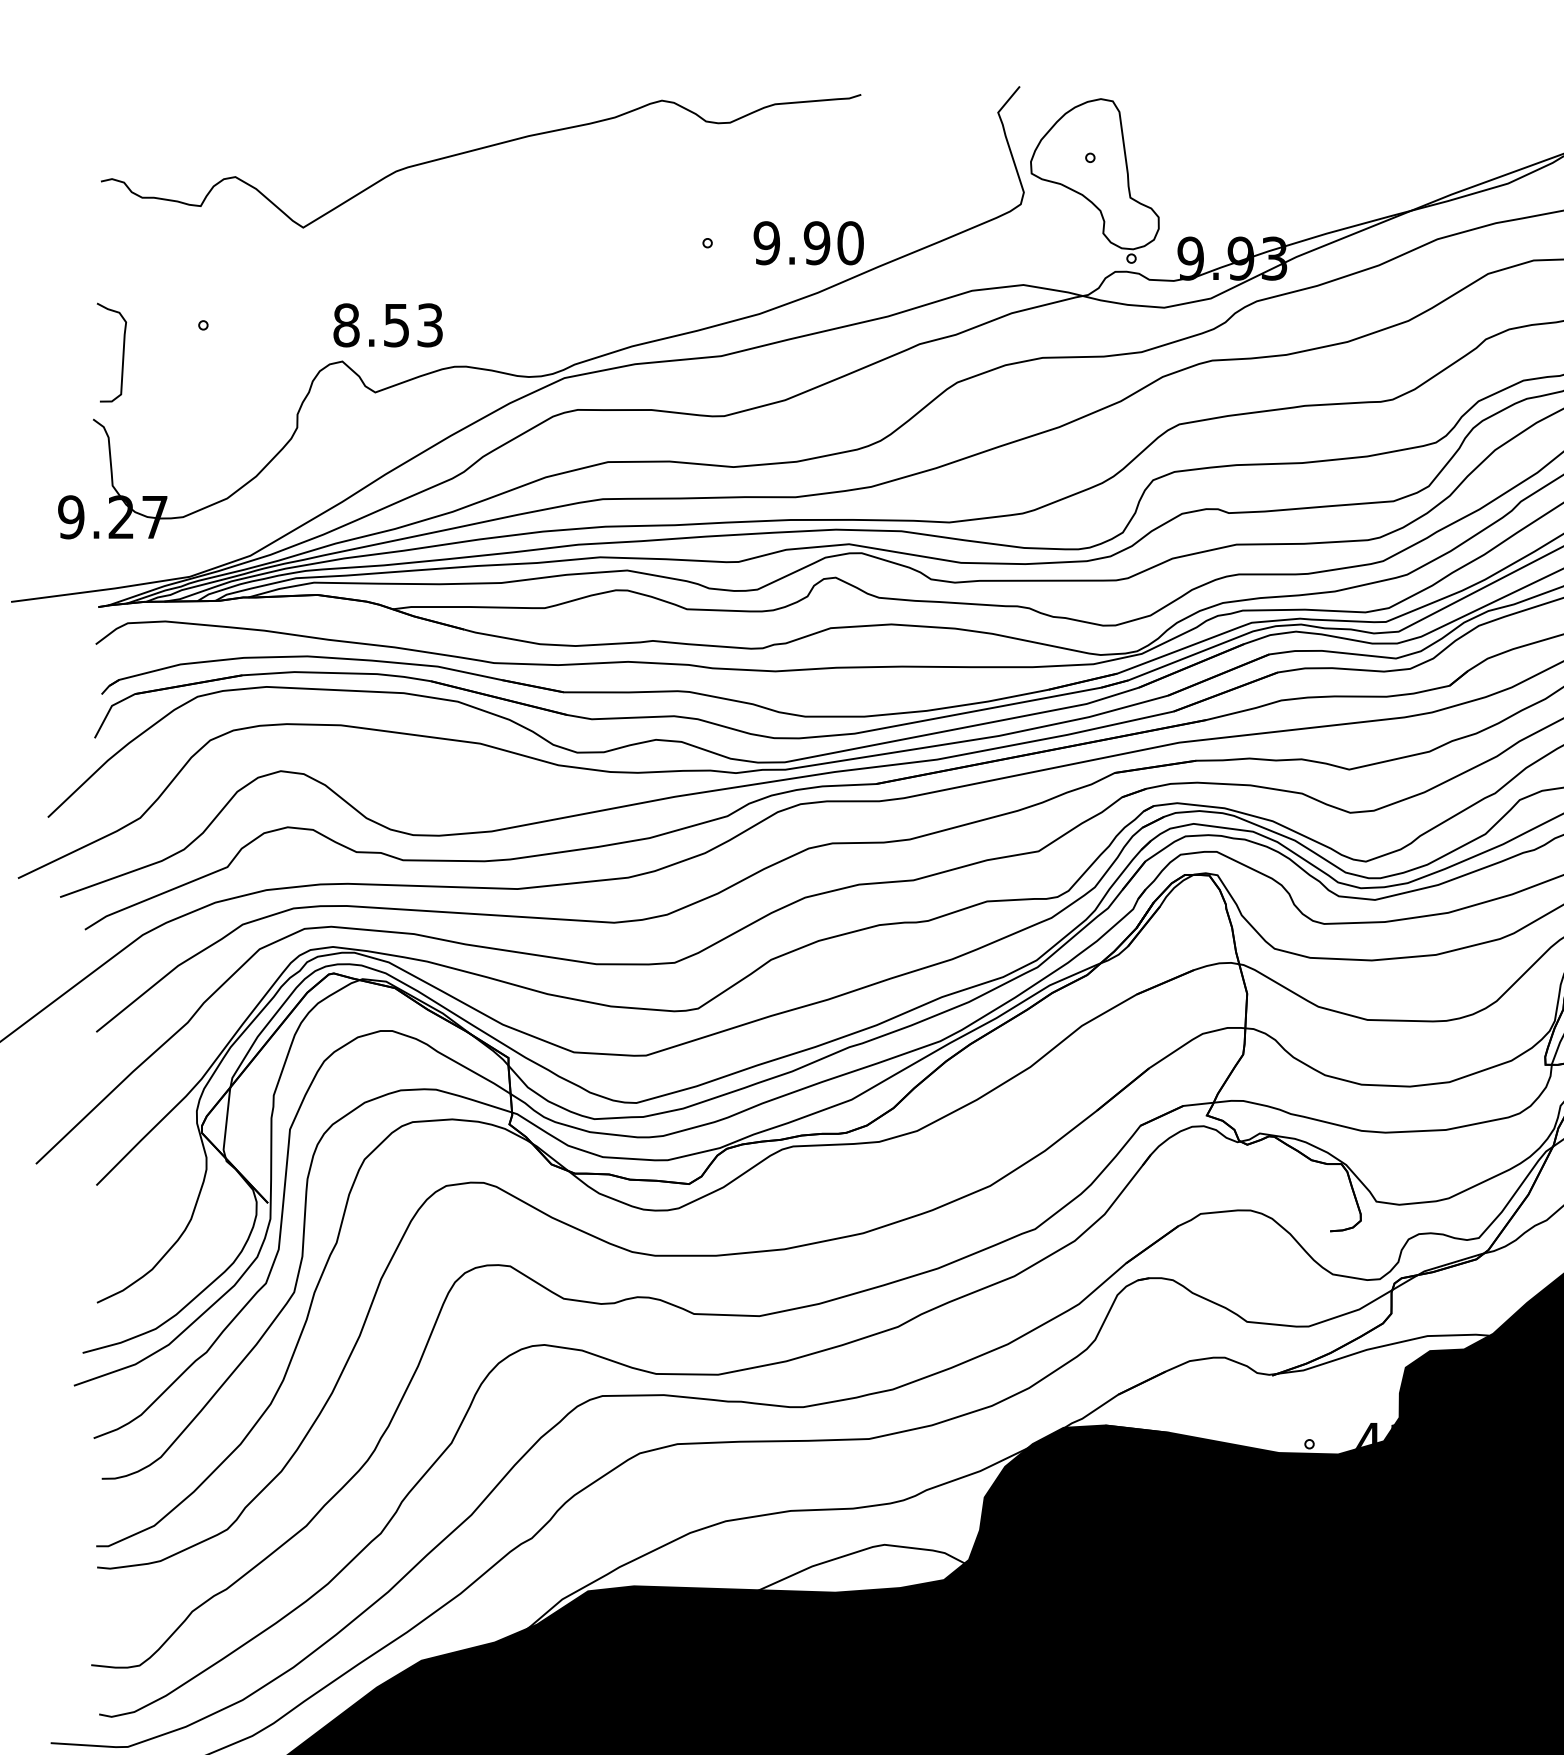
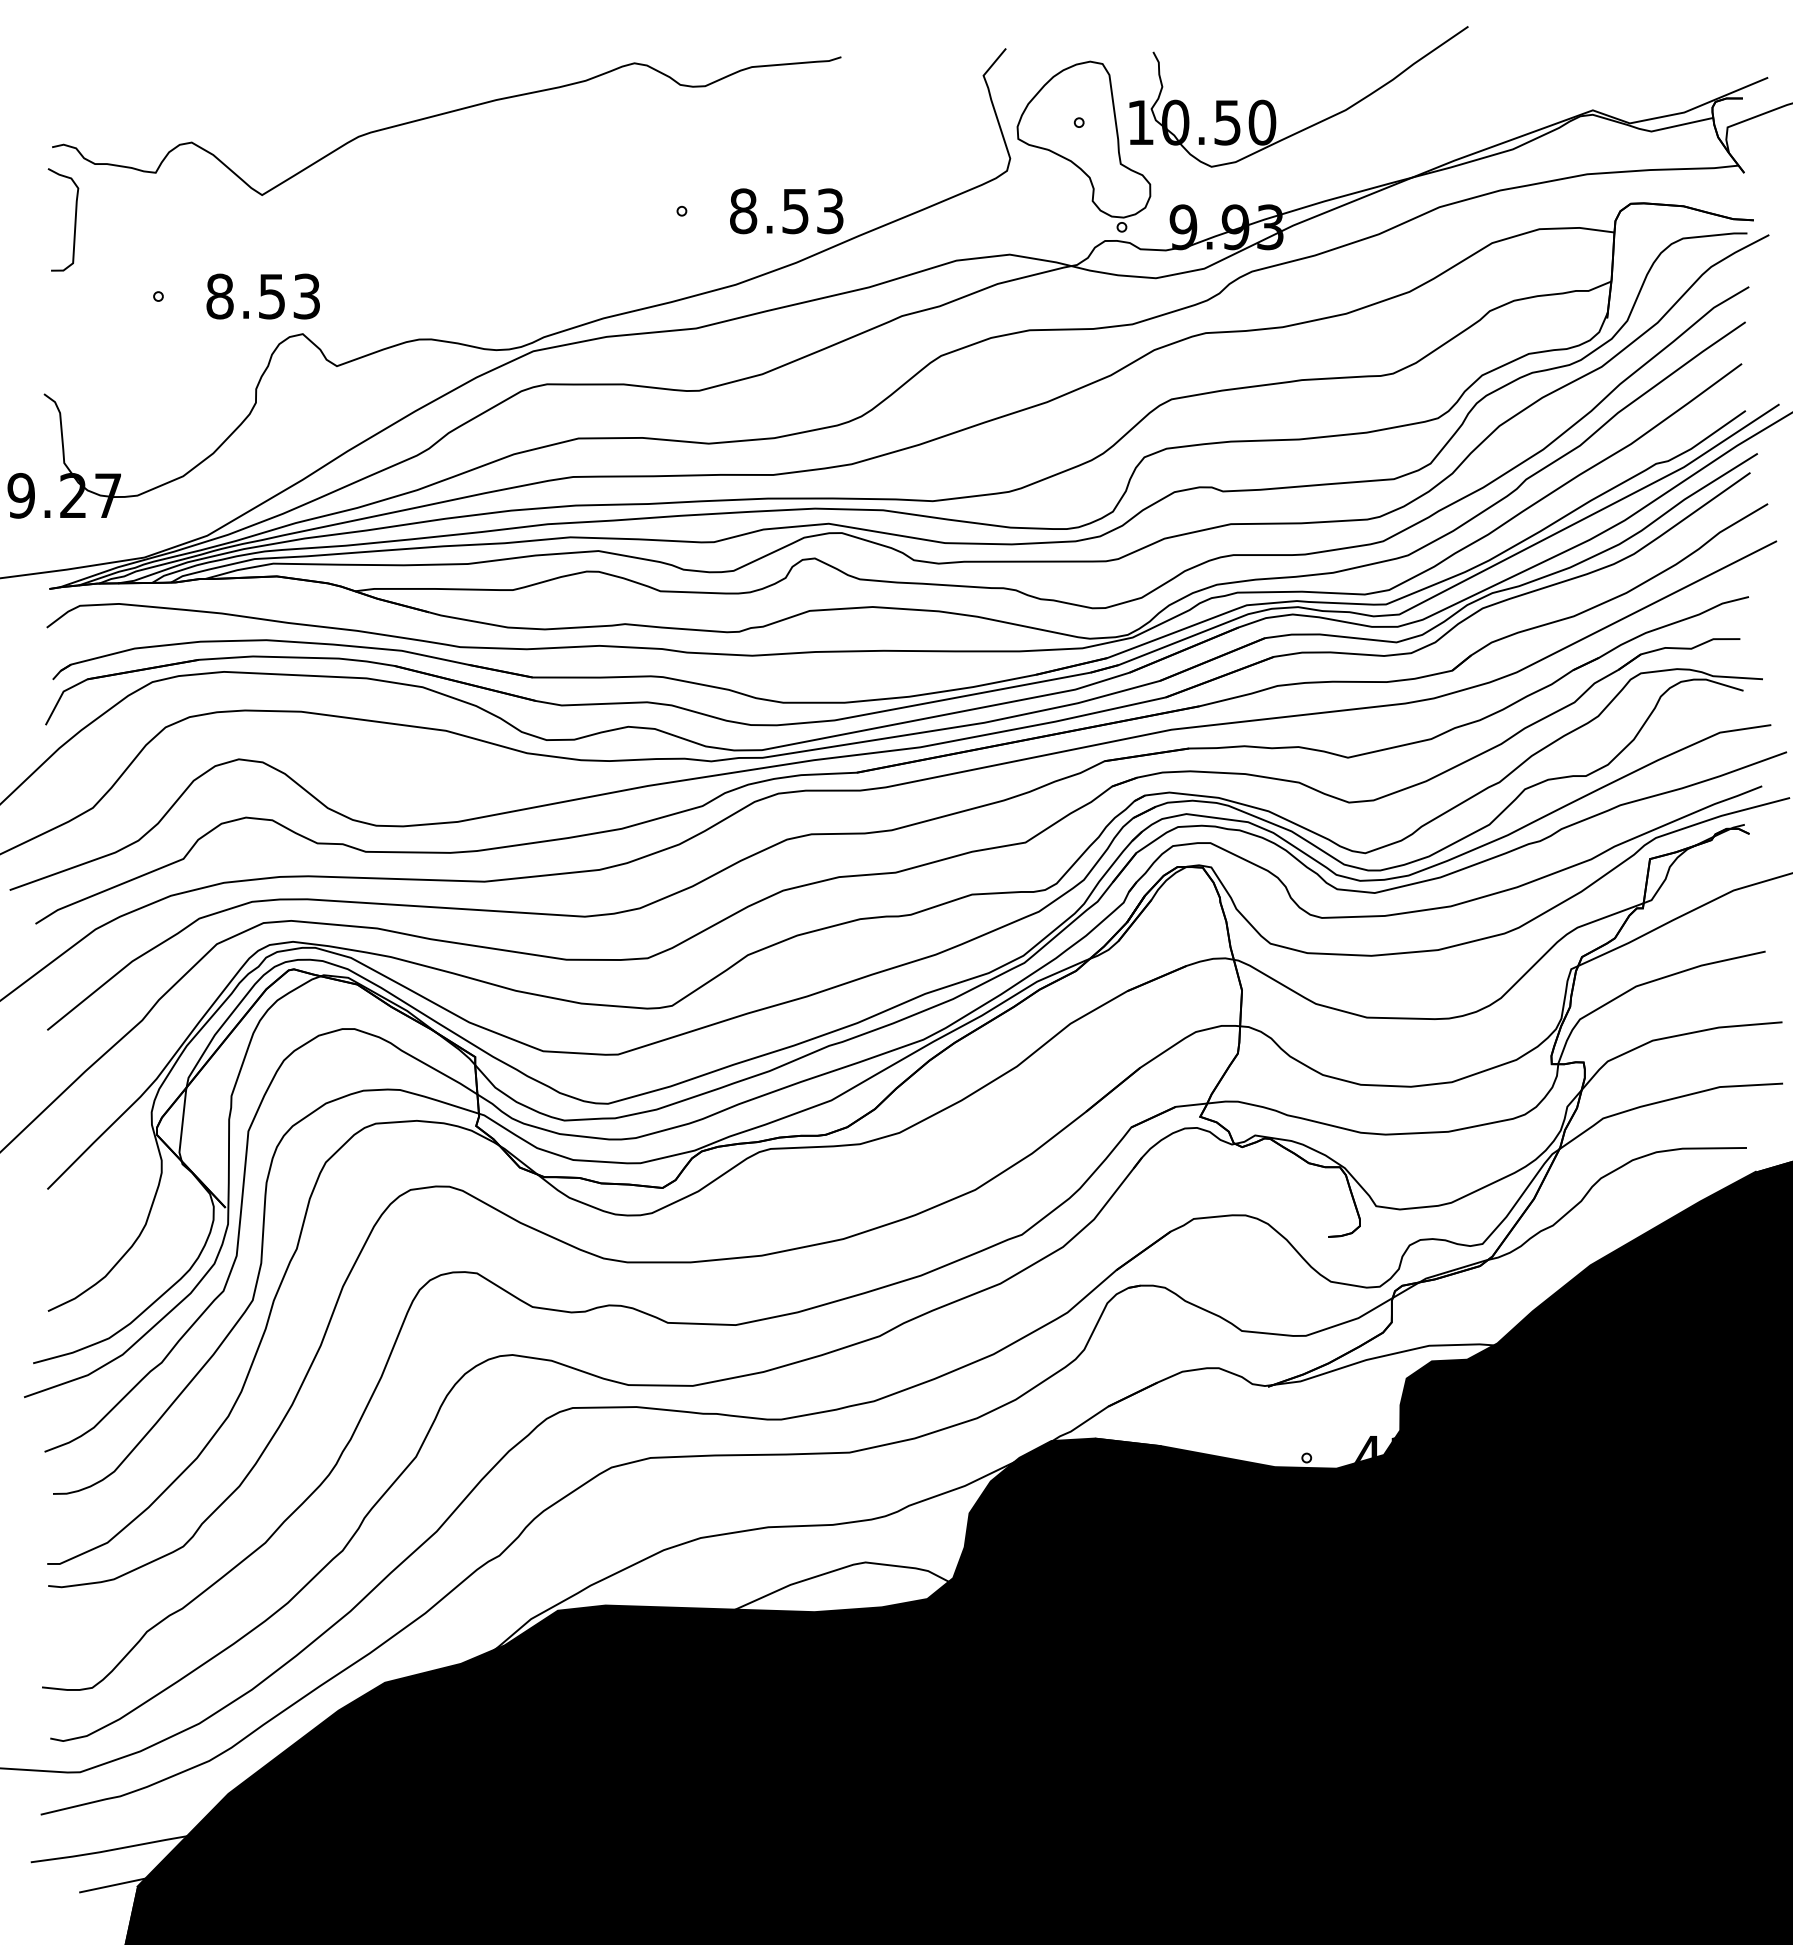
part: (1277, 142) -> (1273, 106), added
text: (808, 243) -> (786, 211), 9.90 -> 8.53
text: (387, 325) -> (262, 296), moved
curve: (122, 352) -> (74, 219), moved

